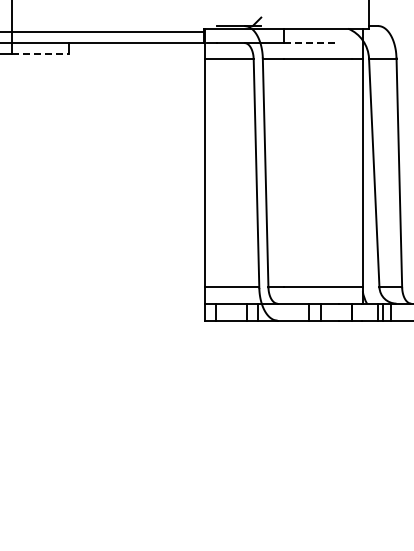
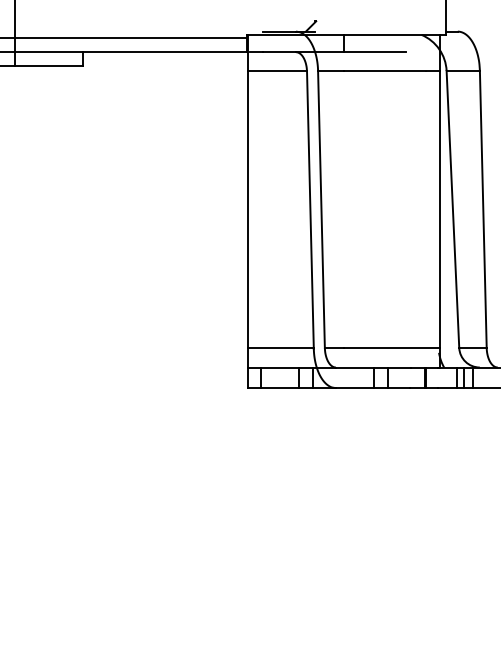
line: (309, 43) -> (374, 52), dashed -> solid
line: (40, 54) -> (48, 66), dashed -> solid

